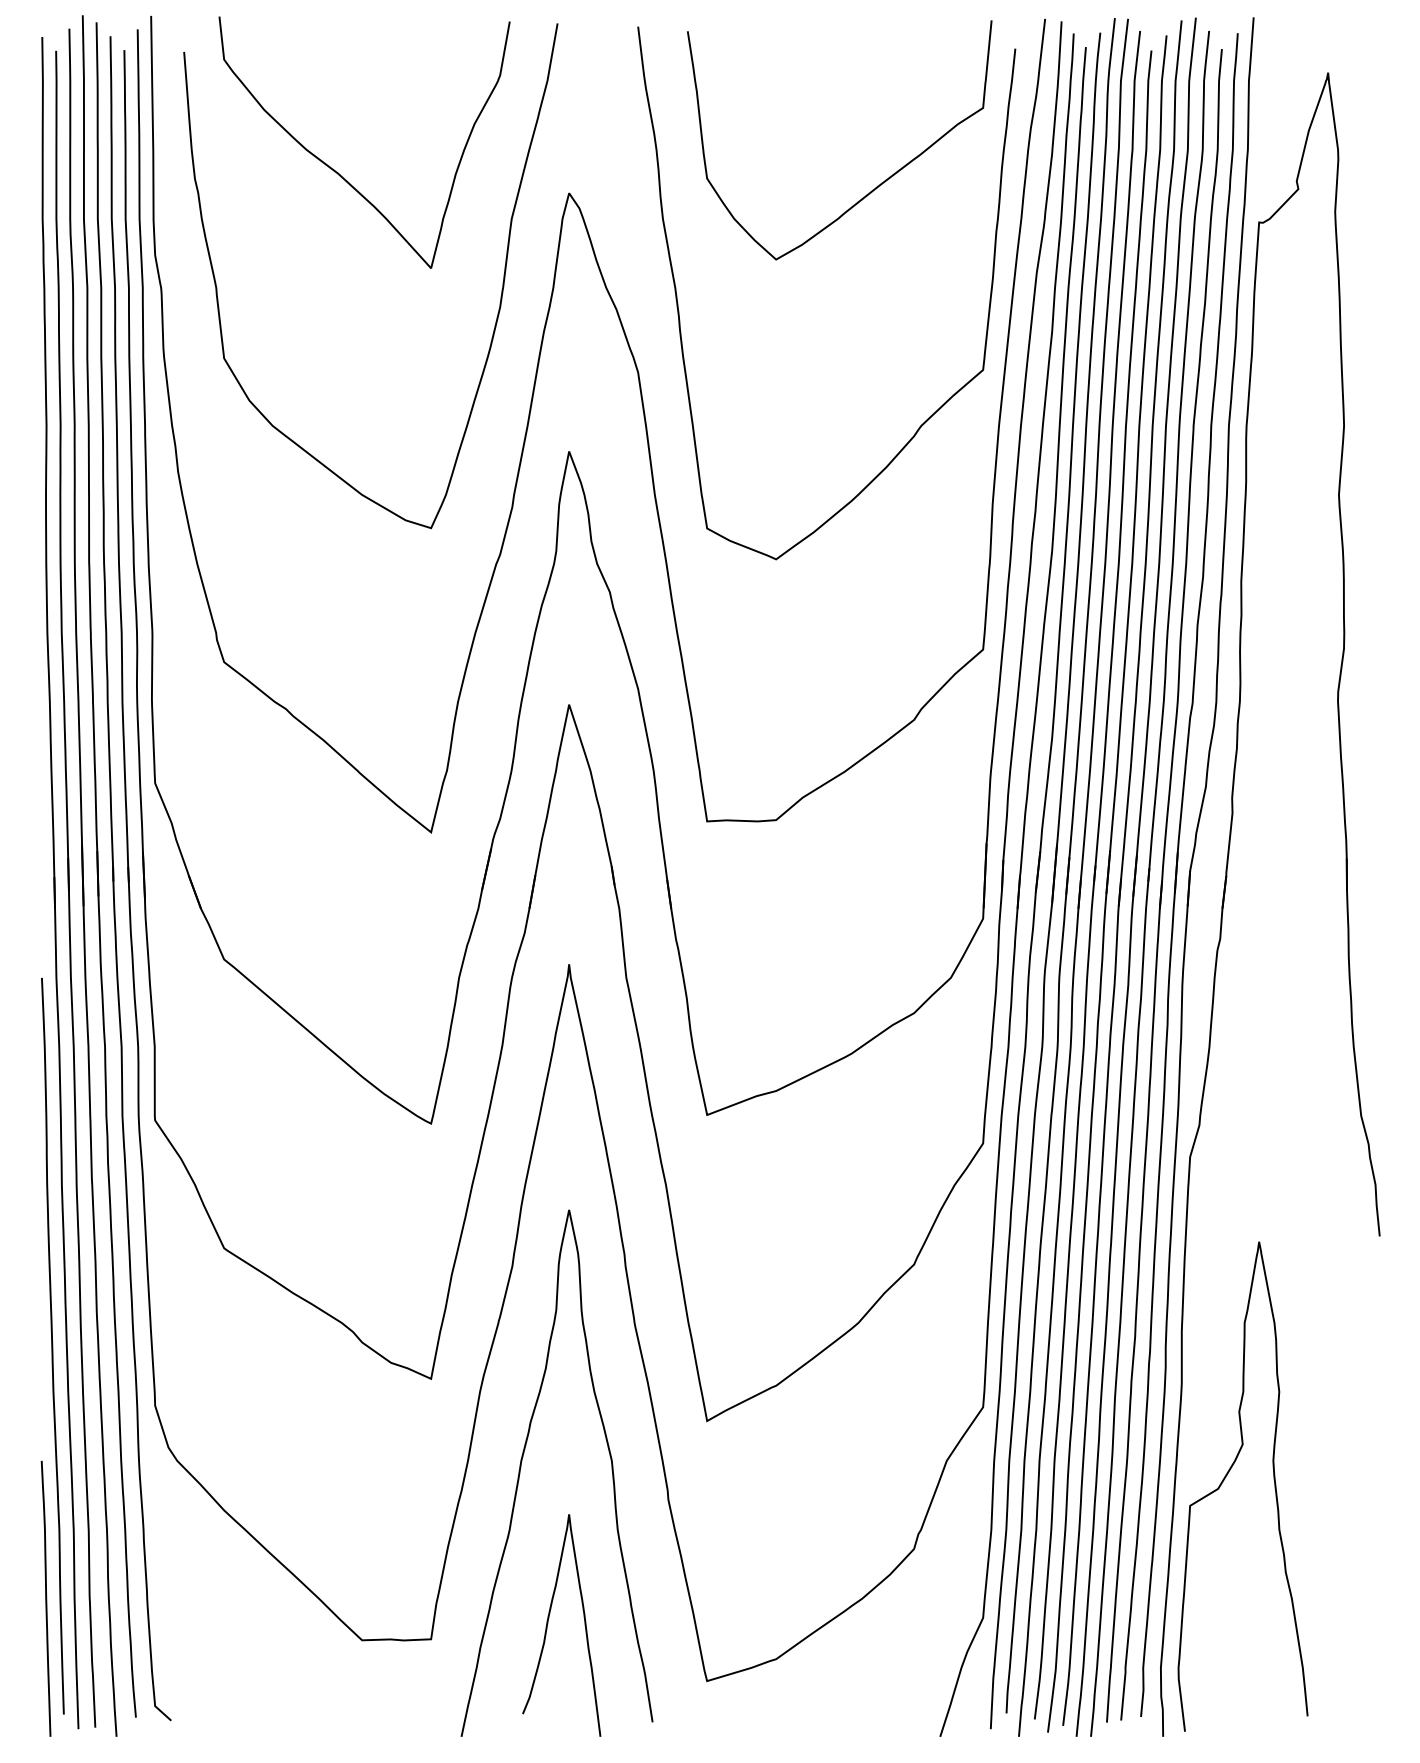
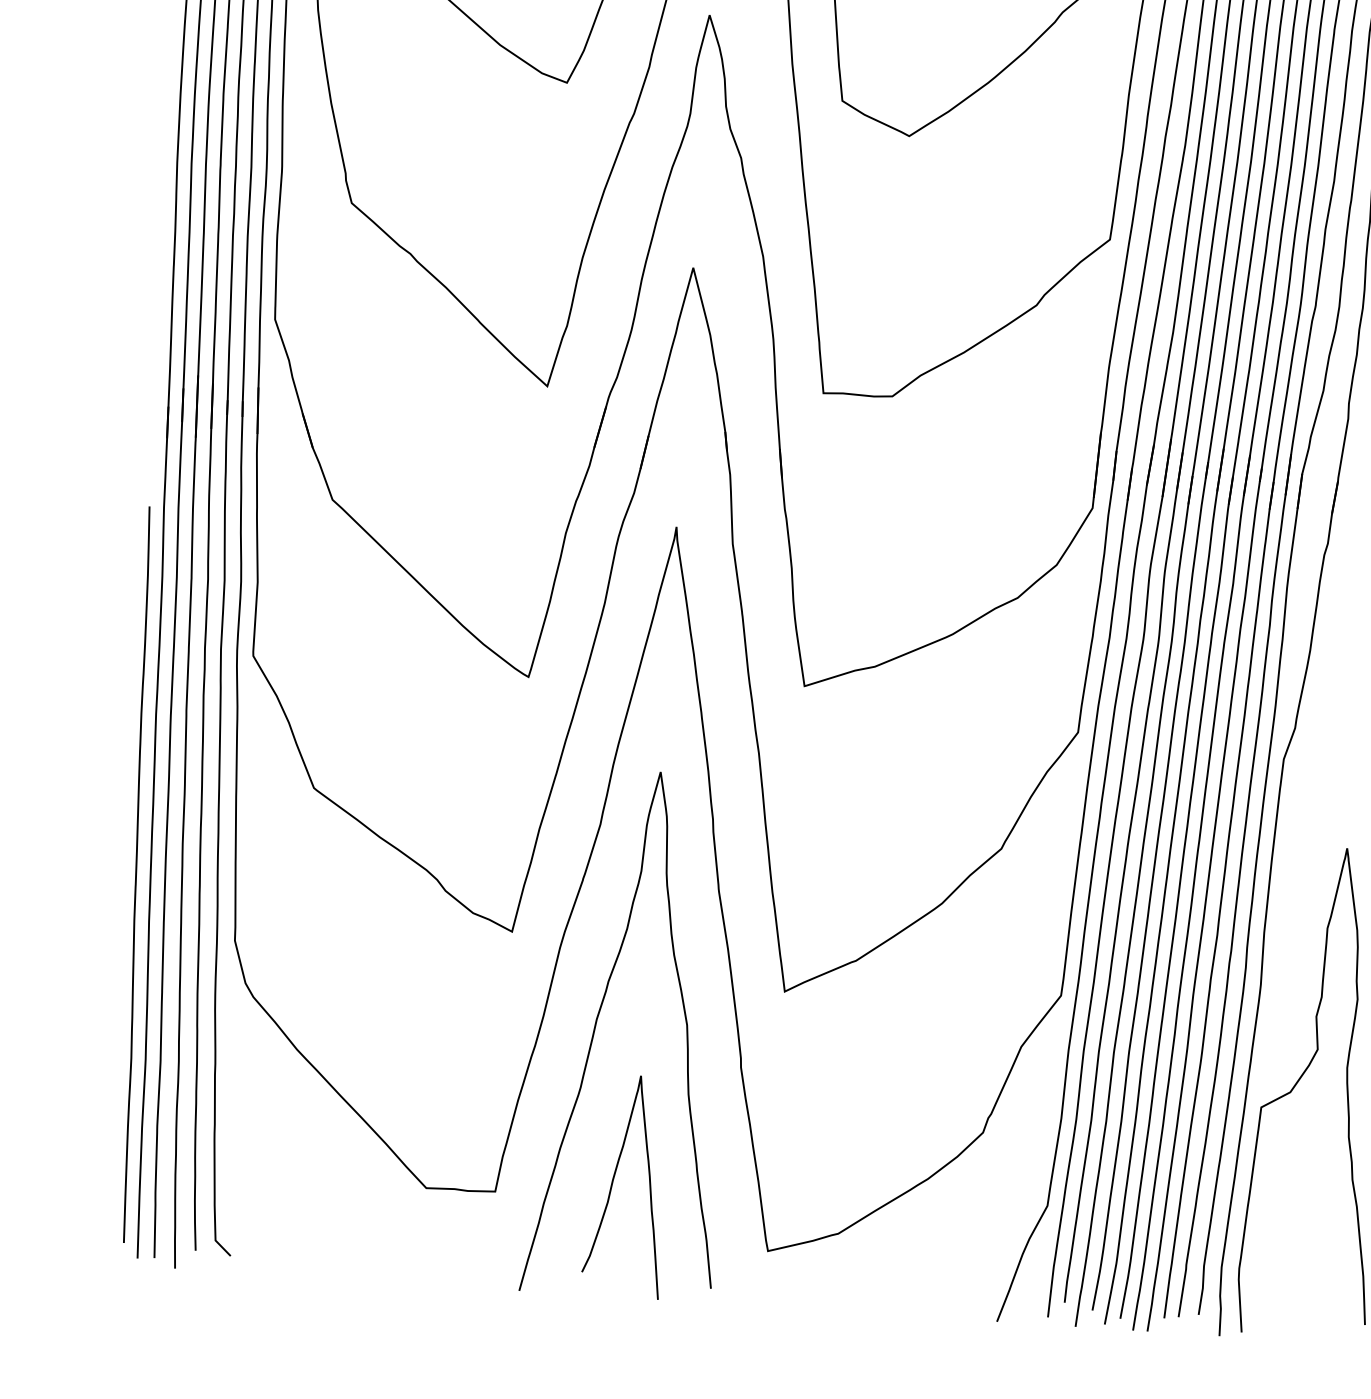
curve: (45, 1598) -> (113, 1125), removed

